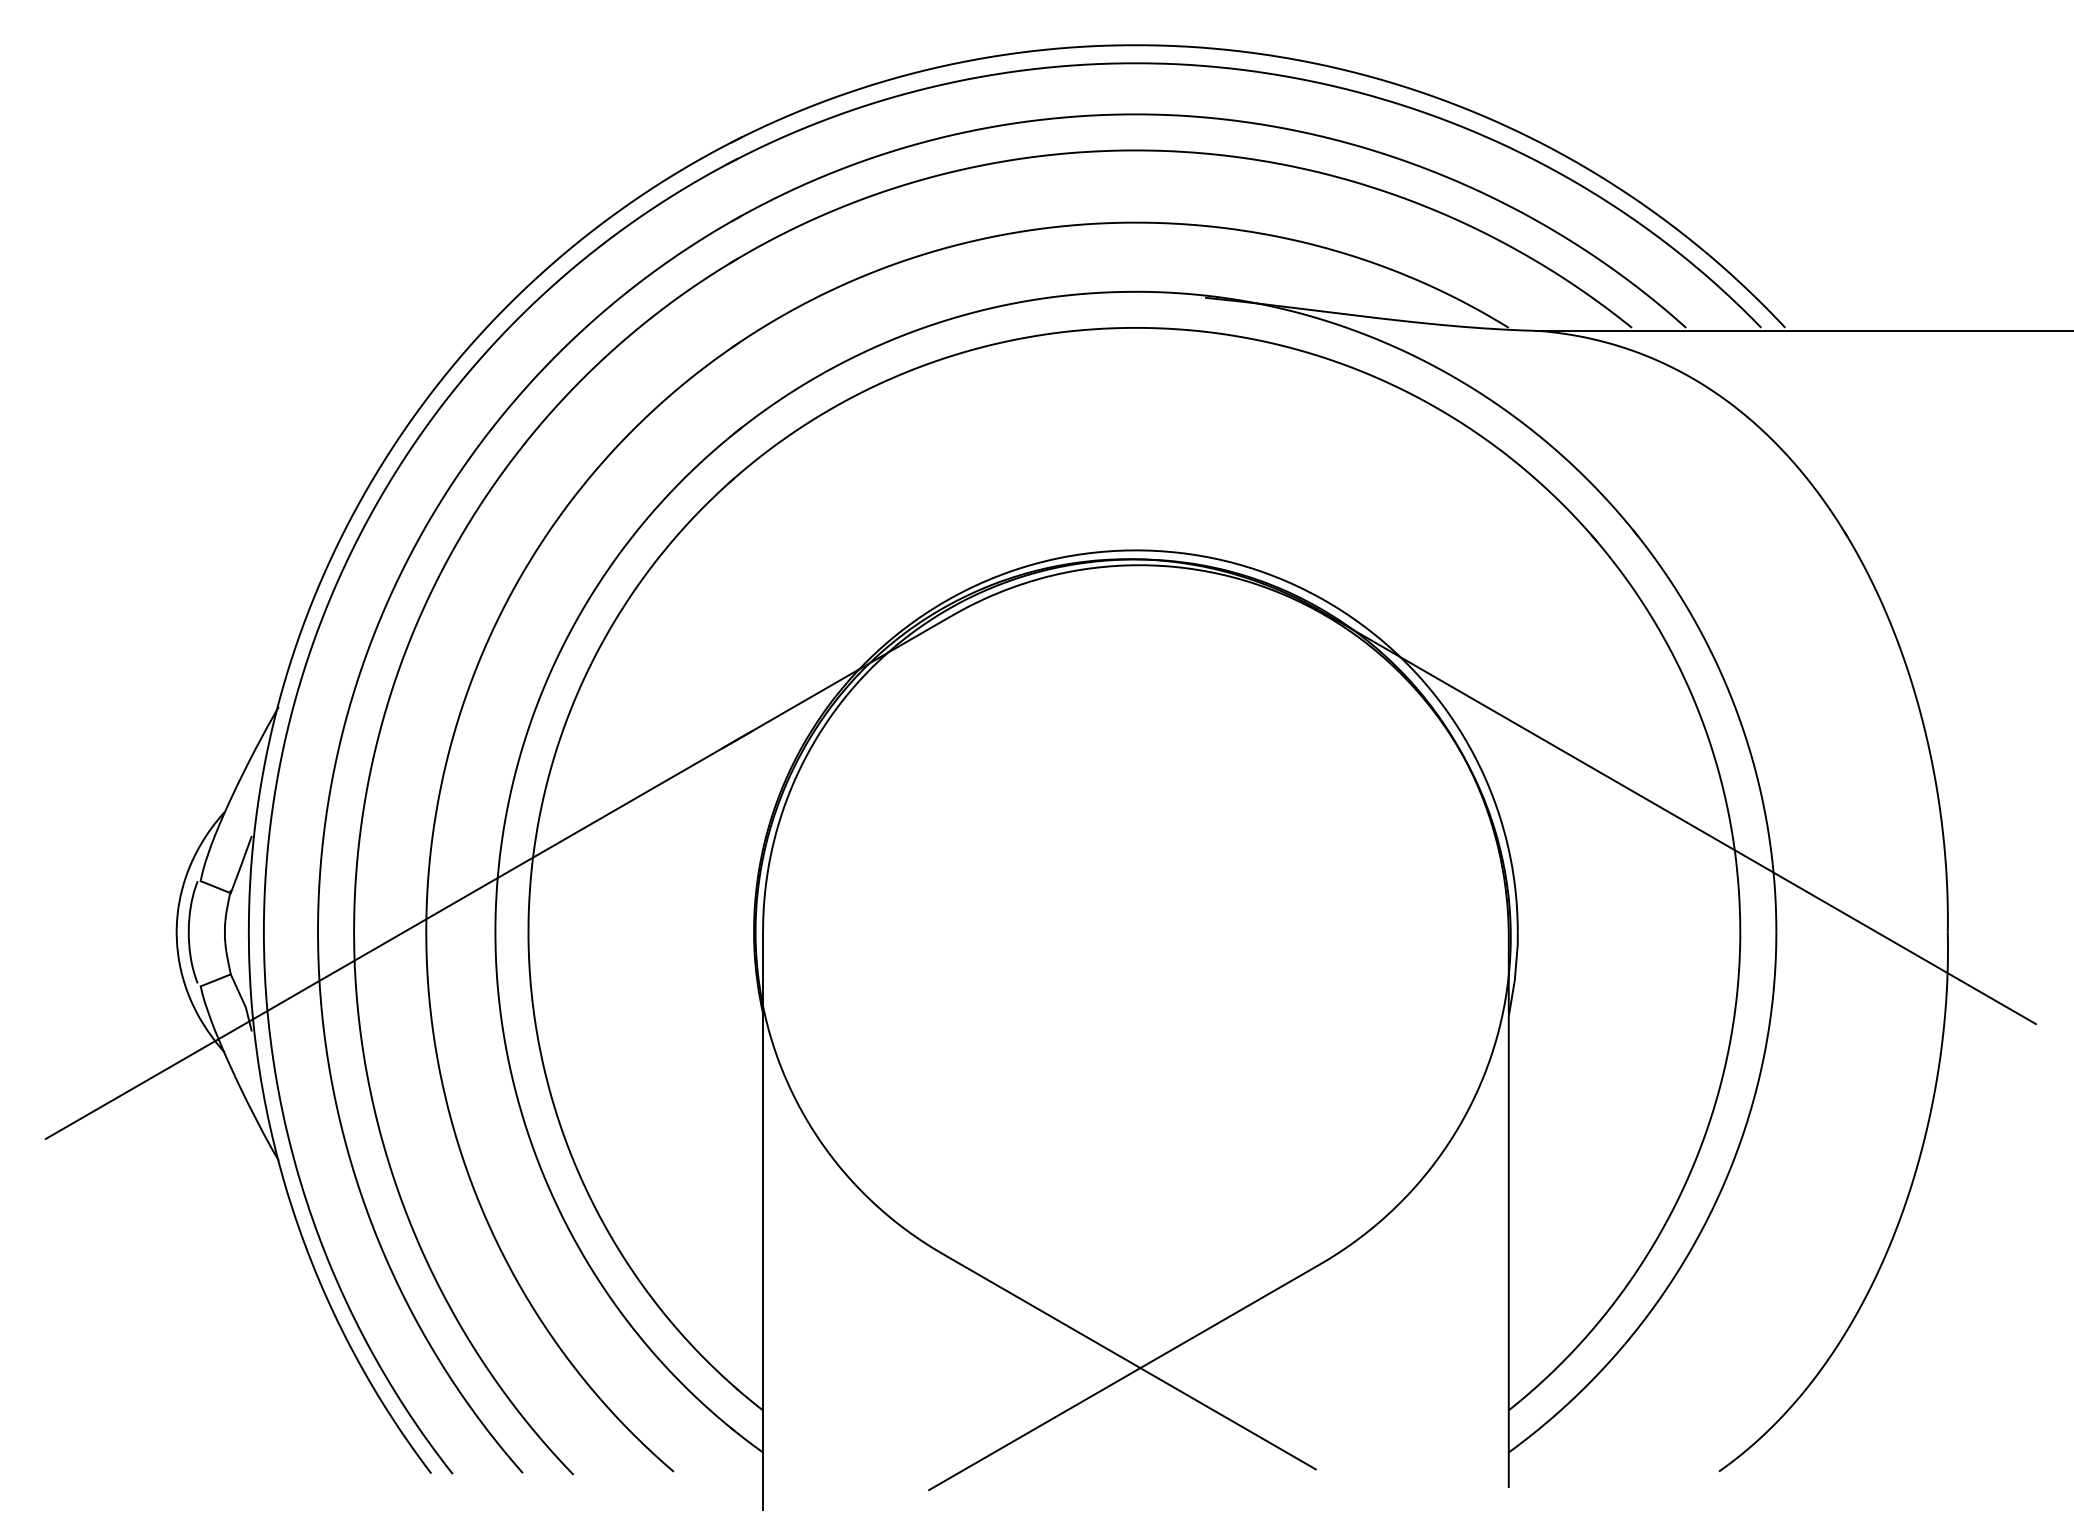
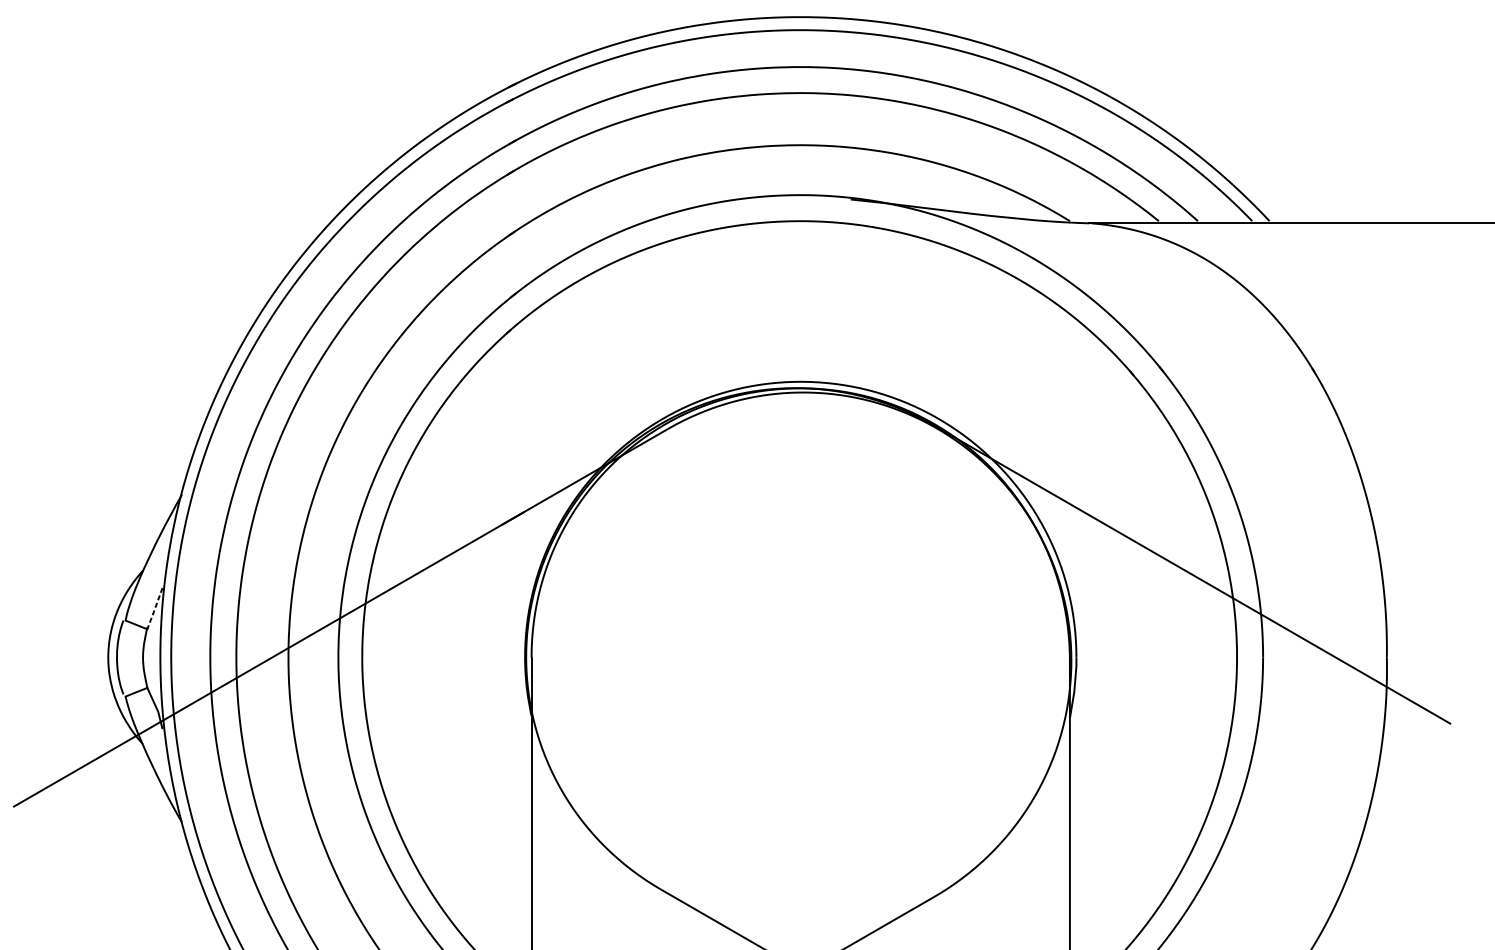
line: (241, 865) -> (155, 609), solid -> dashed

